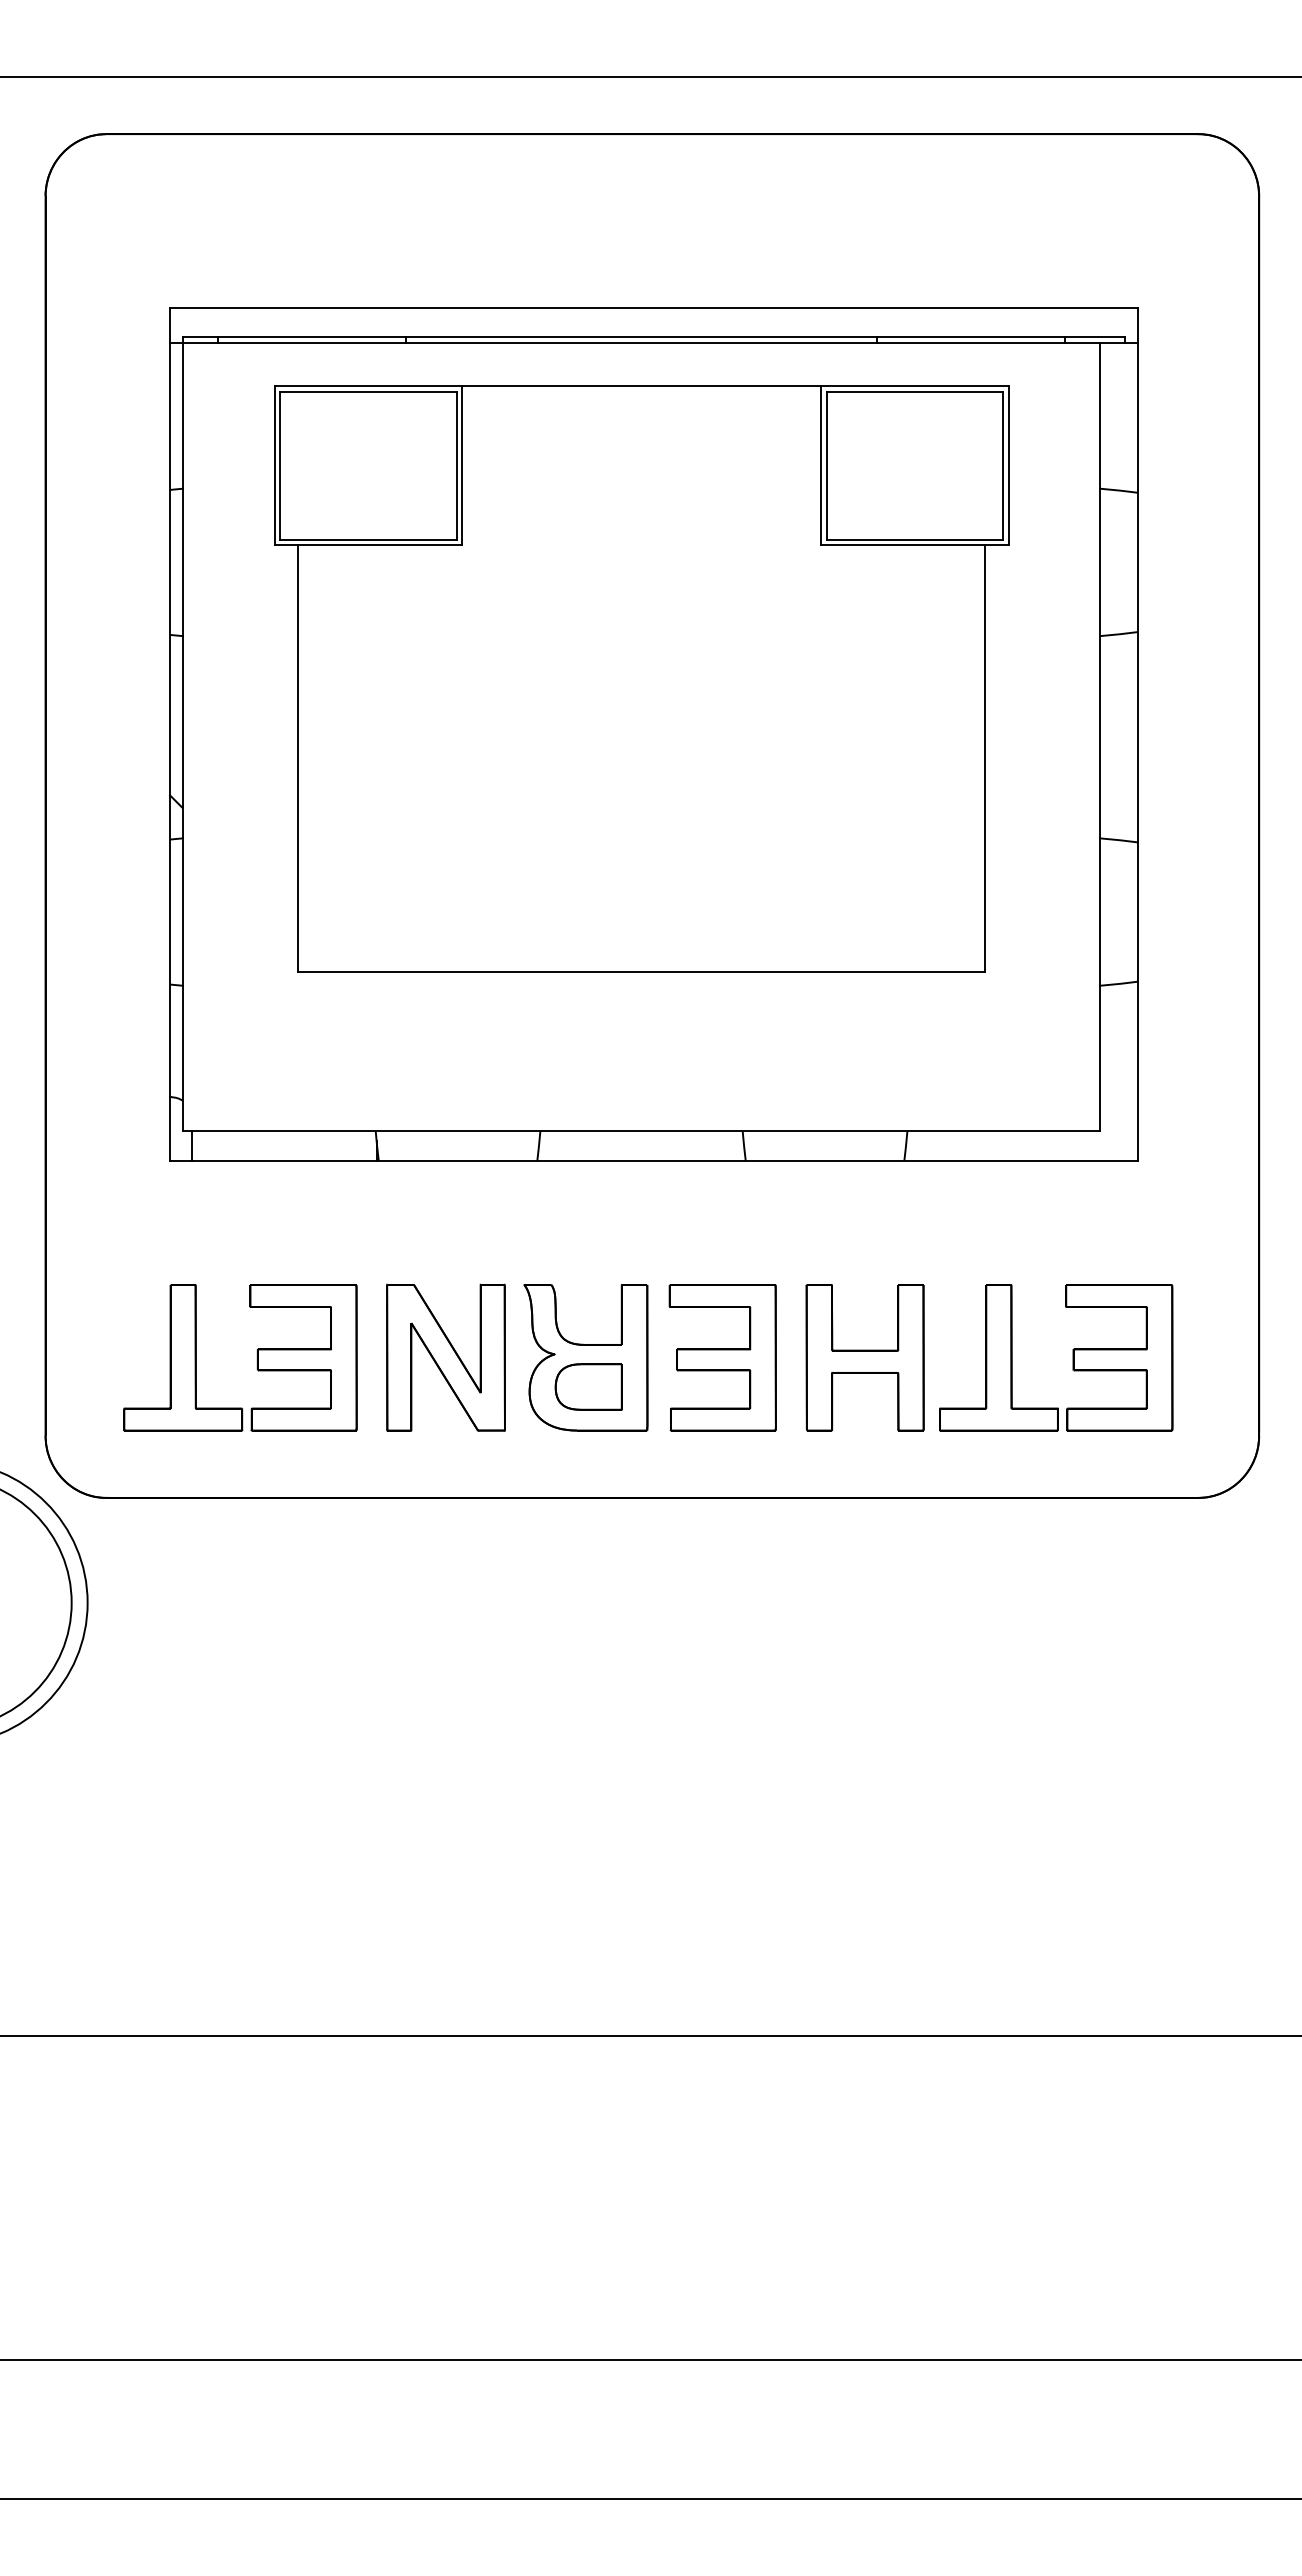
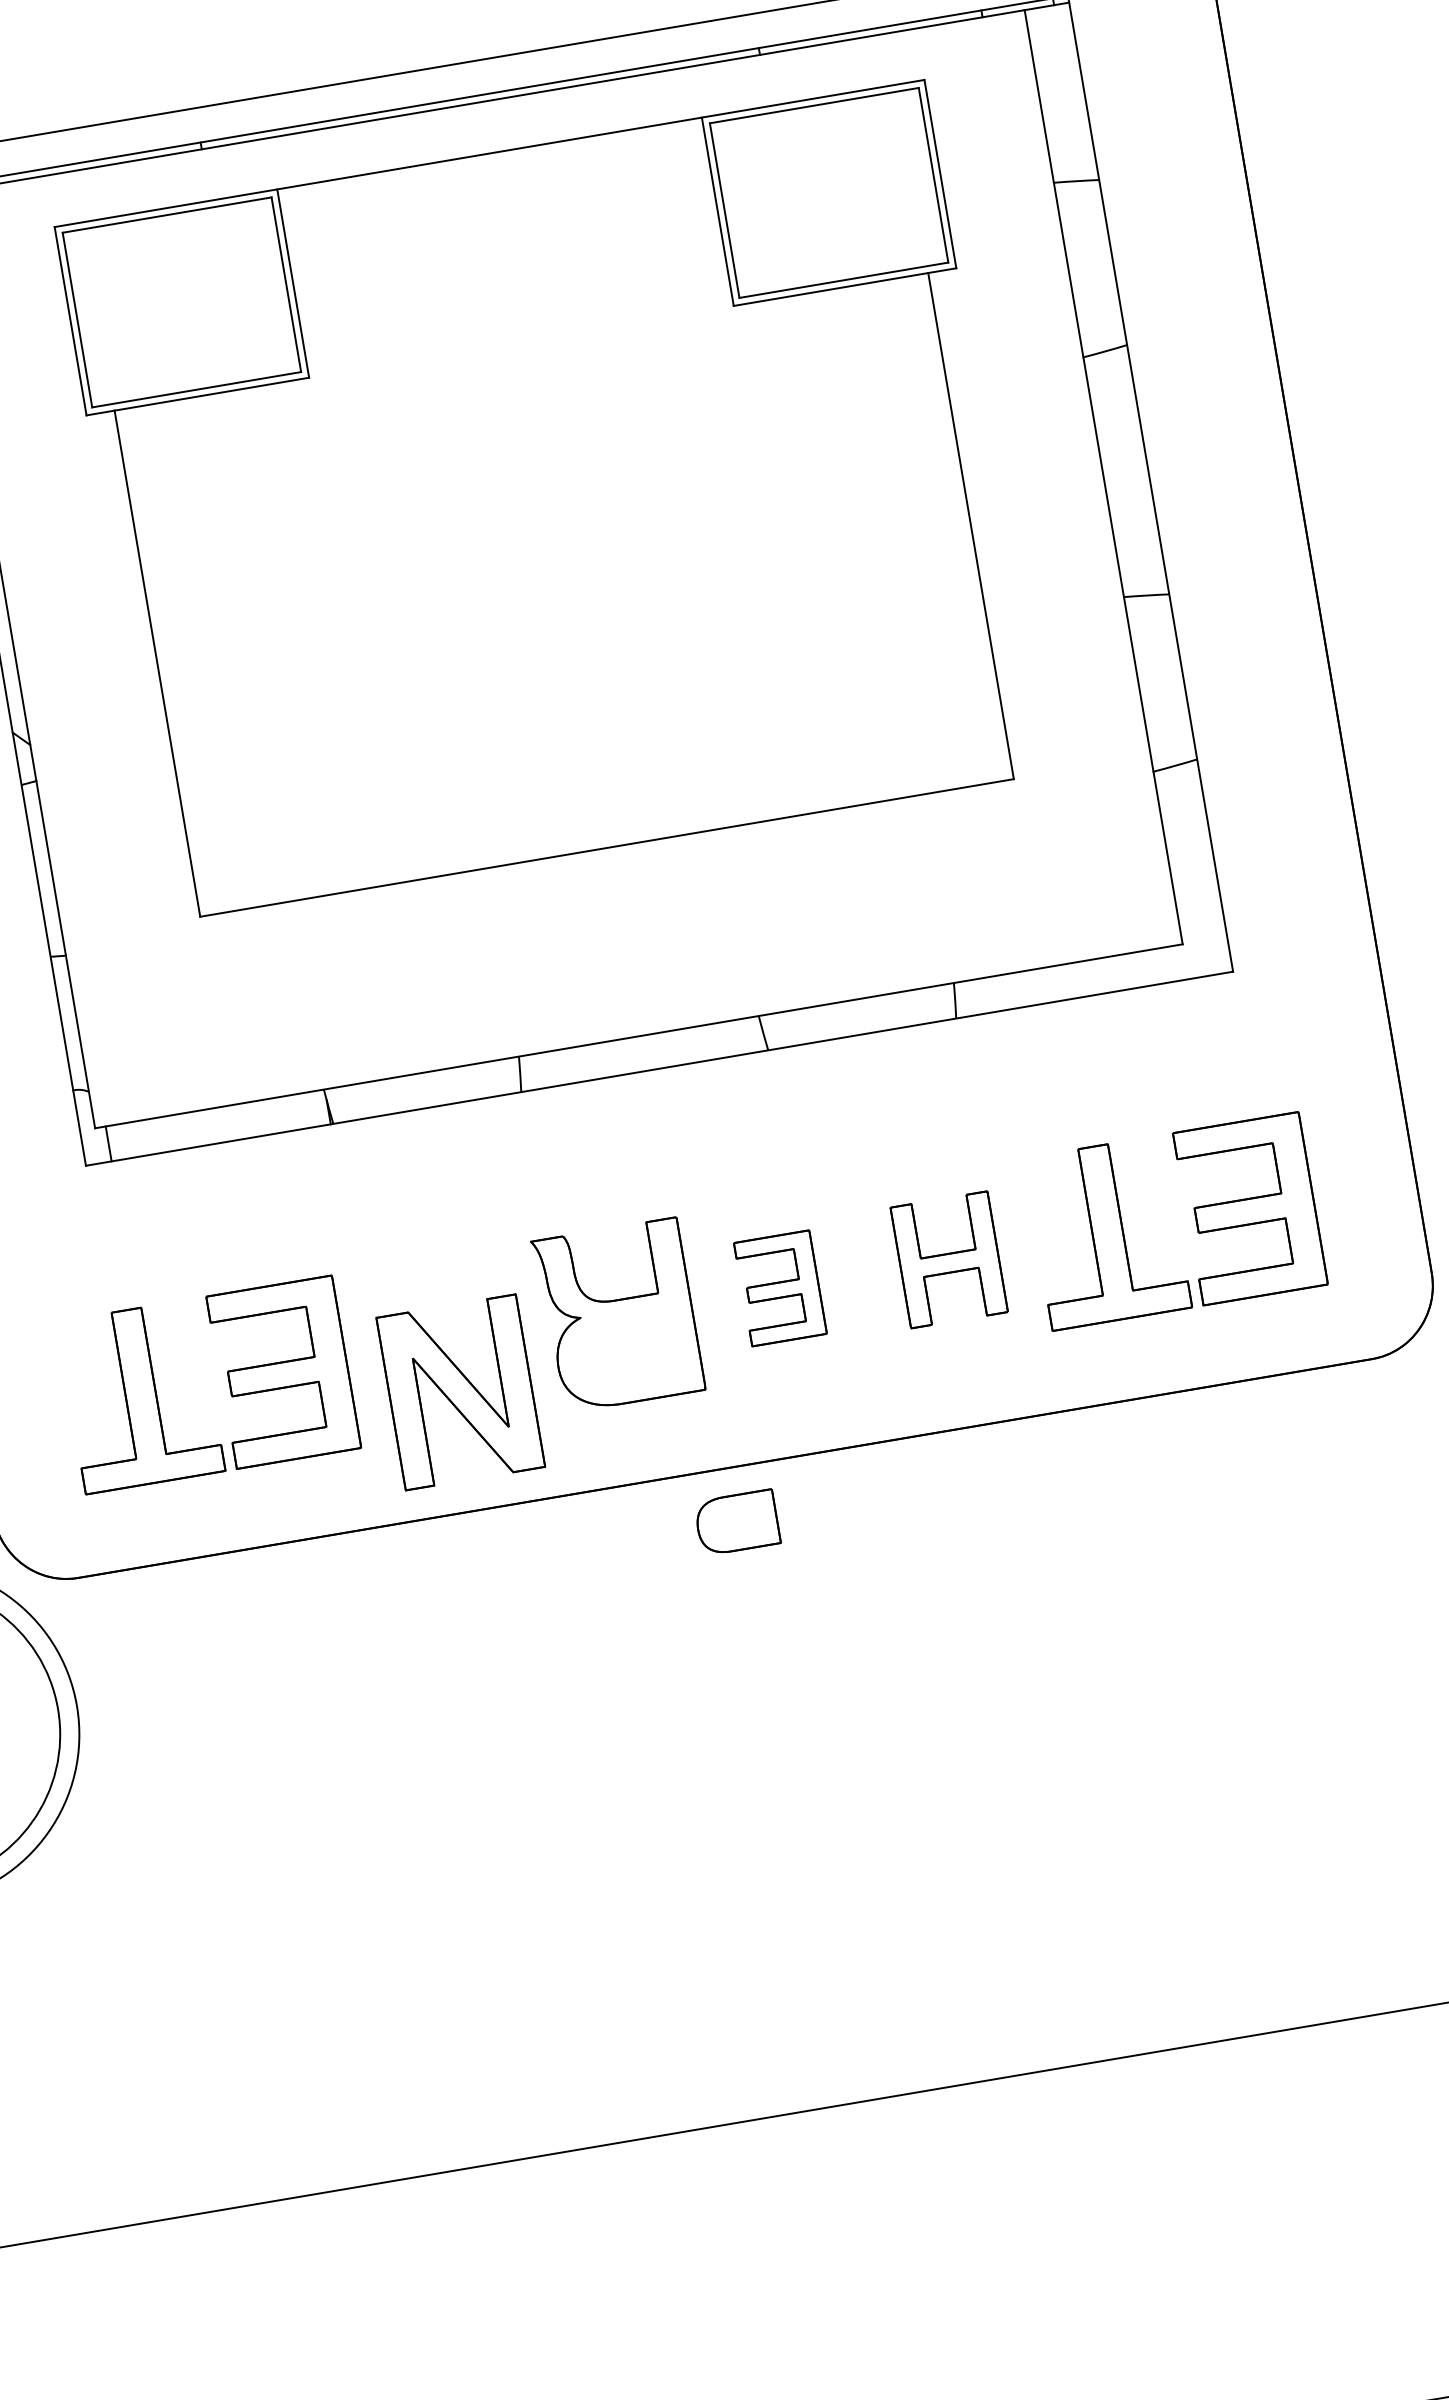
part: (445, 1357) -> (460, 1392), moved
part: (722, 1357) -> (780, 1288), size x0.6
part: (864, 1357) -> (948, 1259), size x0.7
part: (588, 1386) -> (736, 1522), moved

